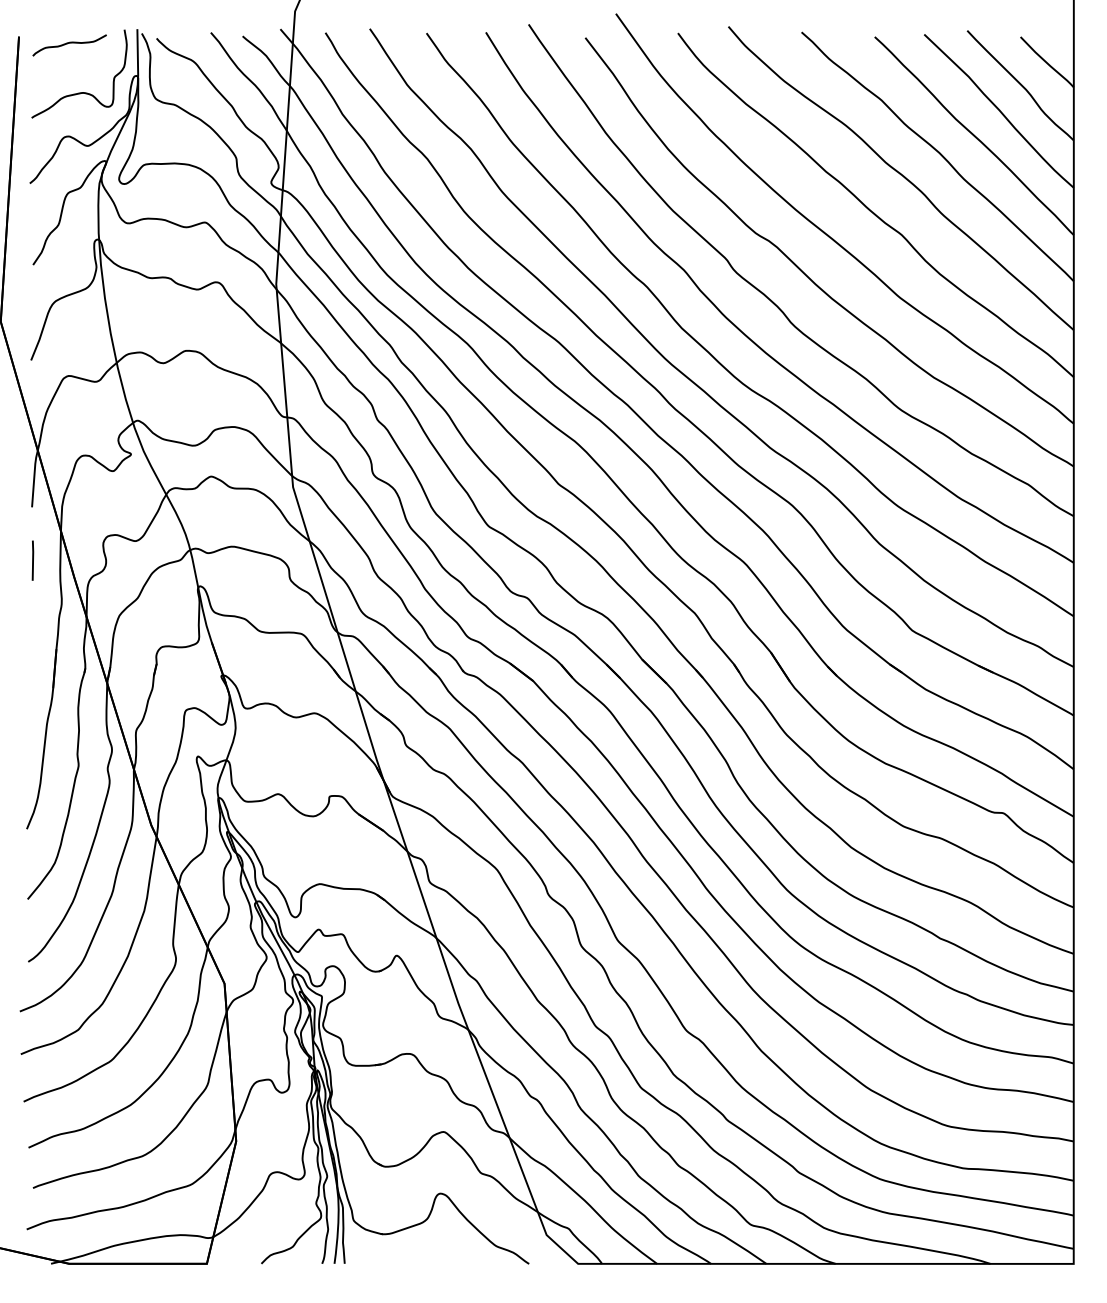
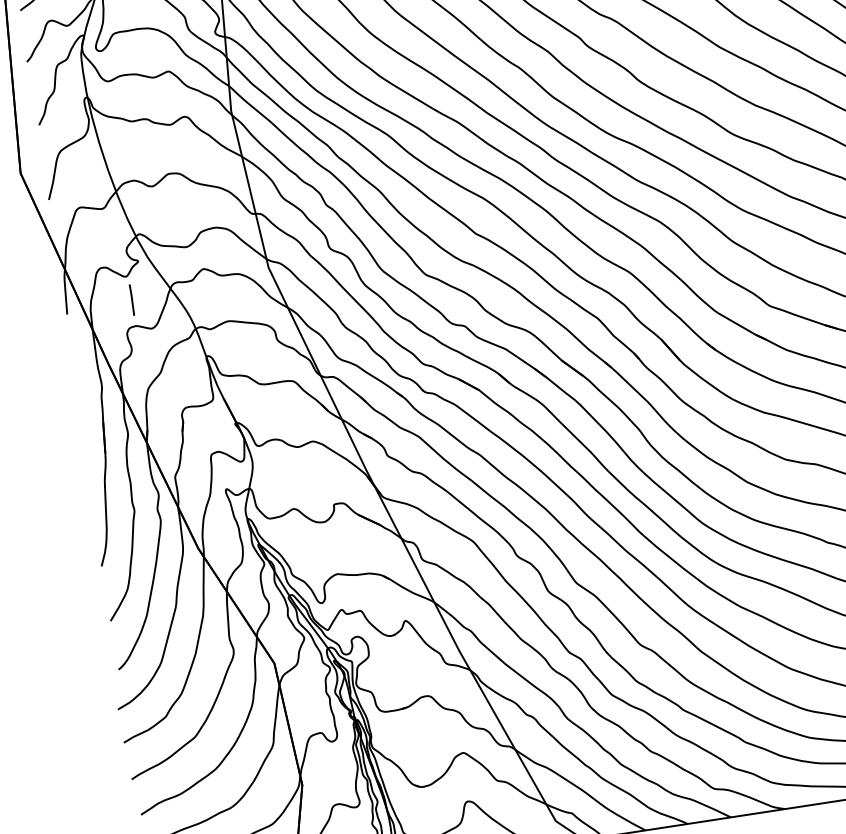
line: (32, 560) -> (131, 300), moved

